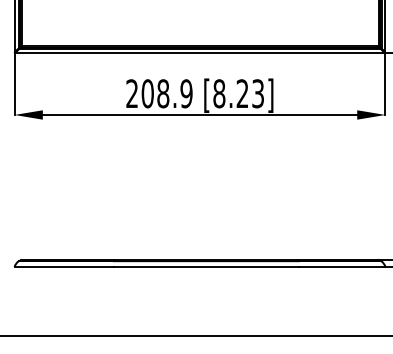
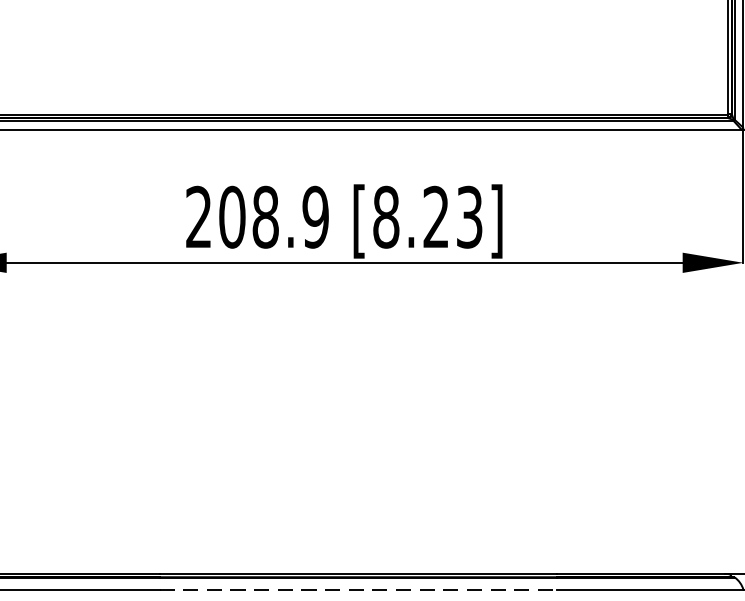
line: (206, 266) -> (358, 588), solid -> dashed

